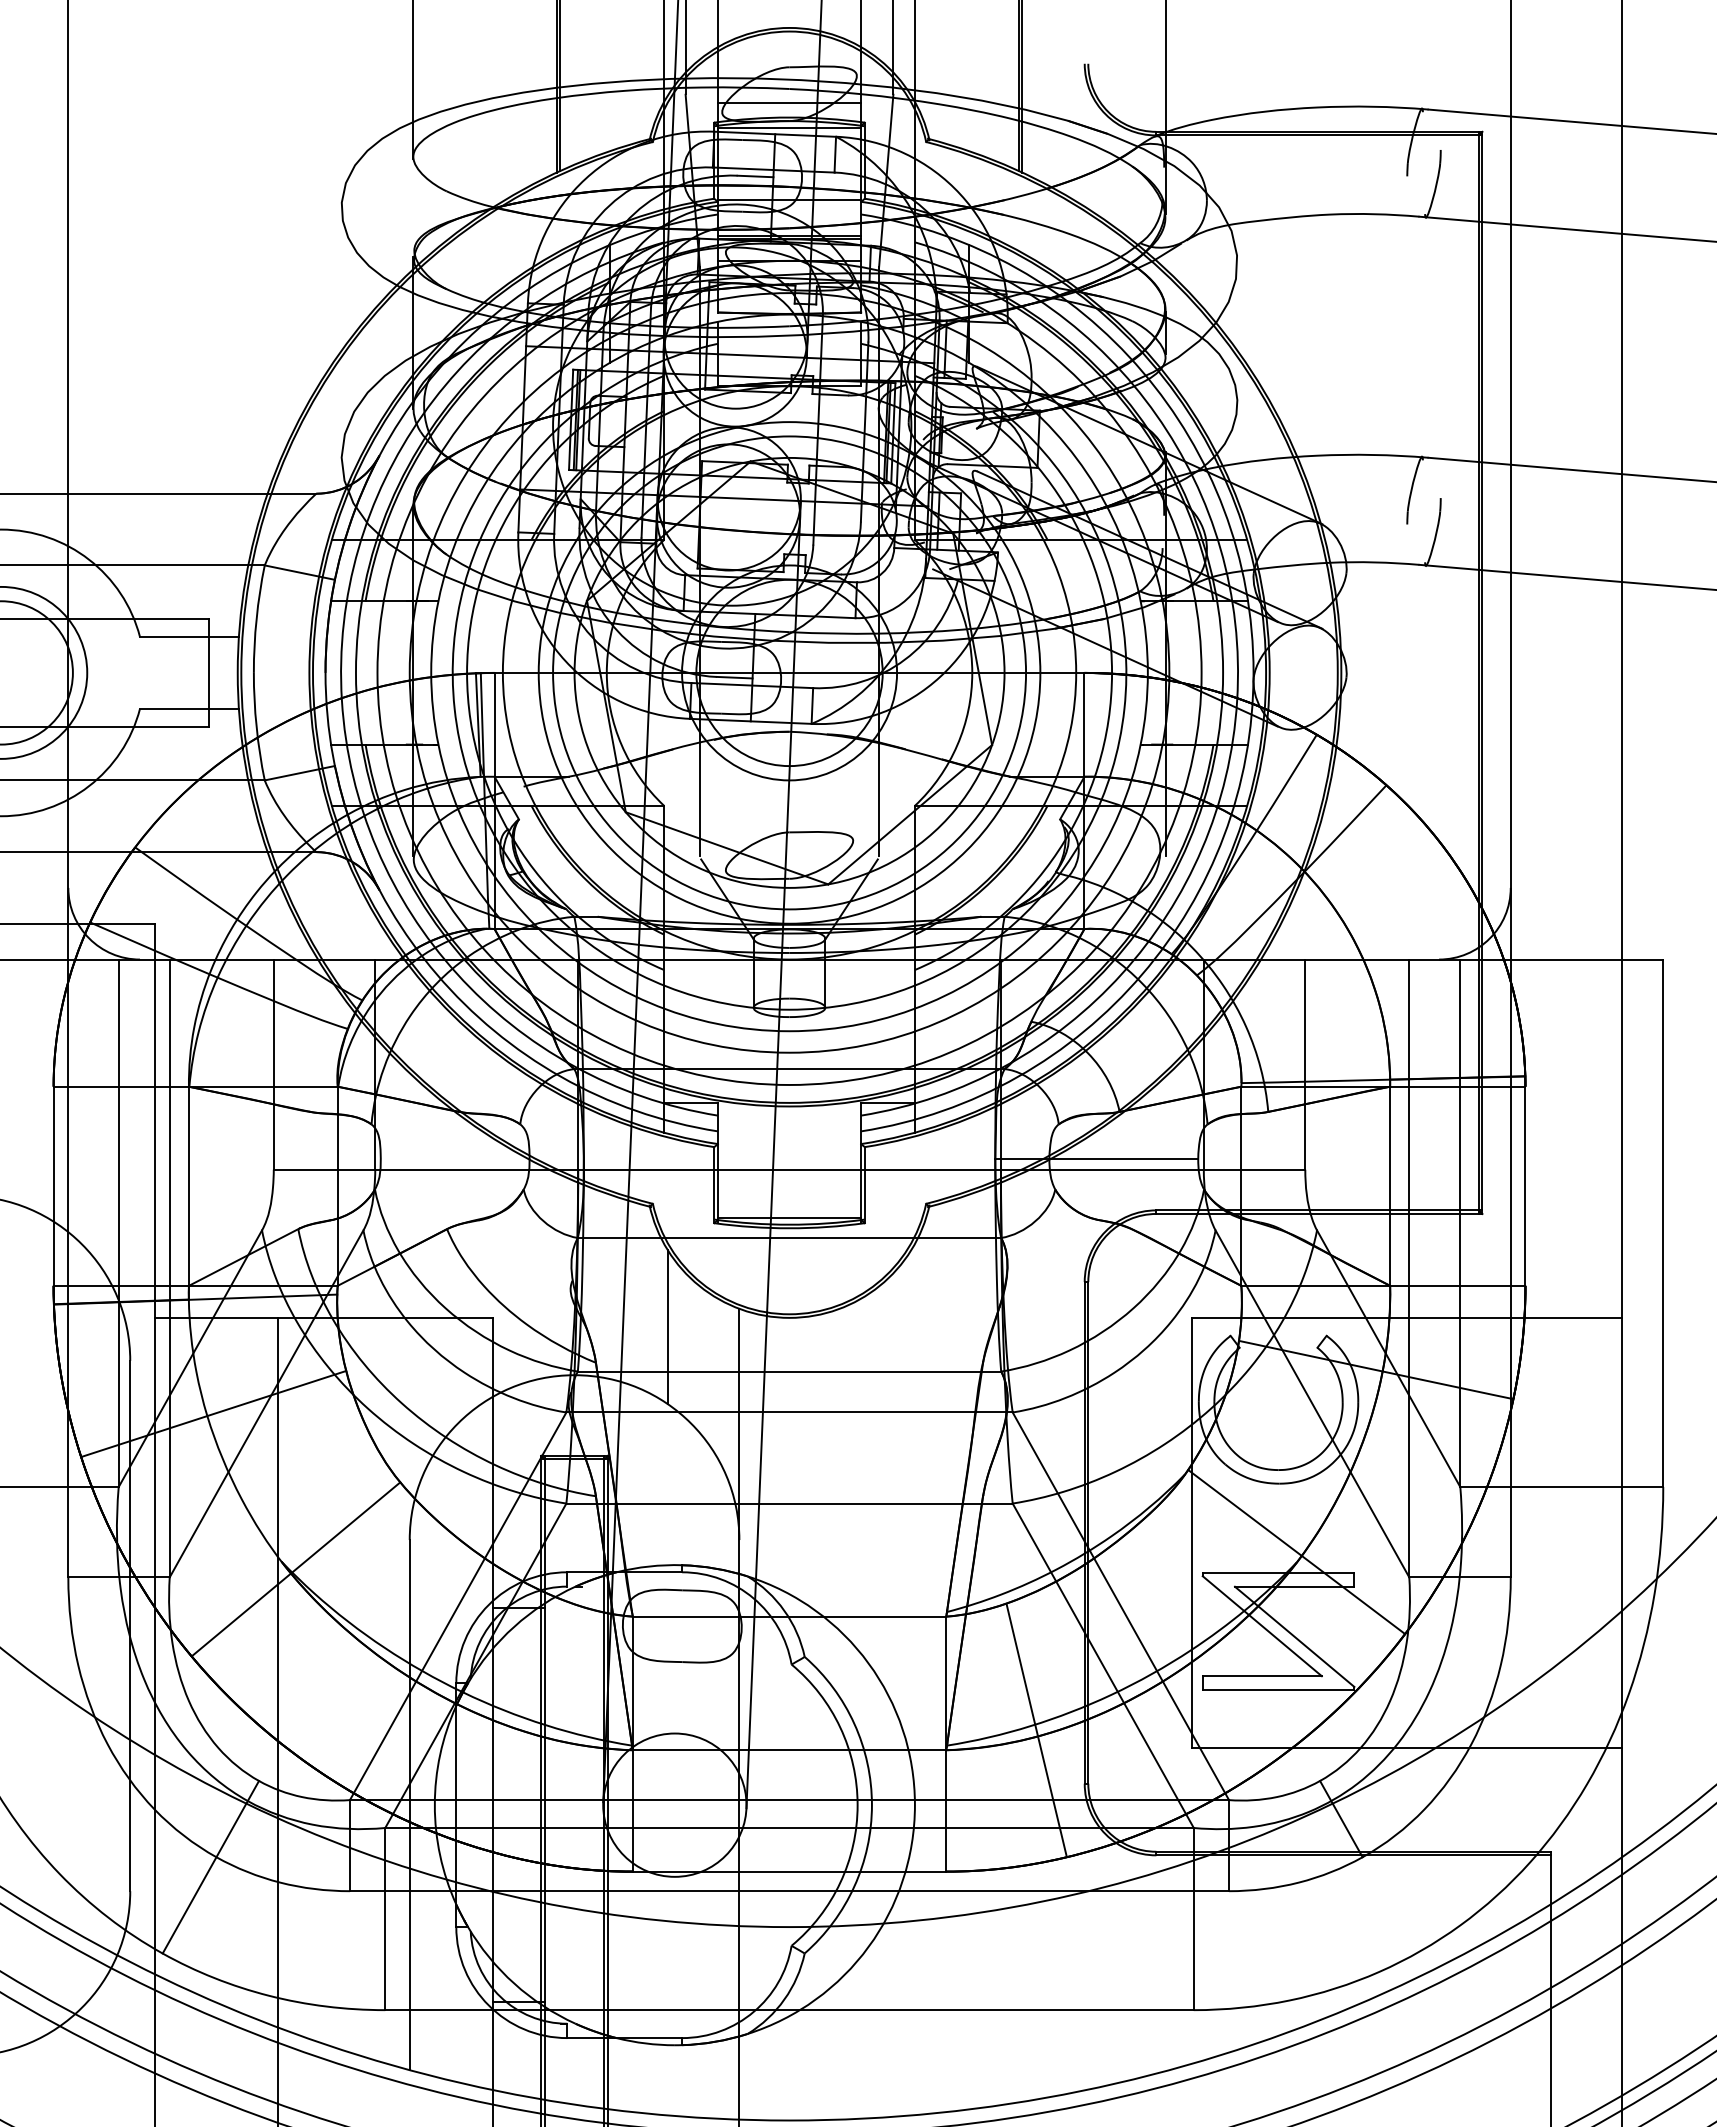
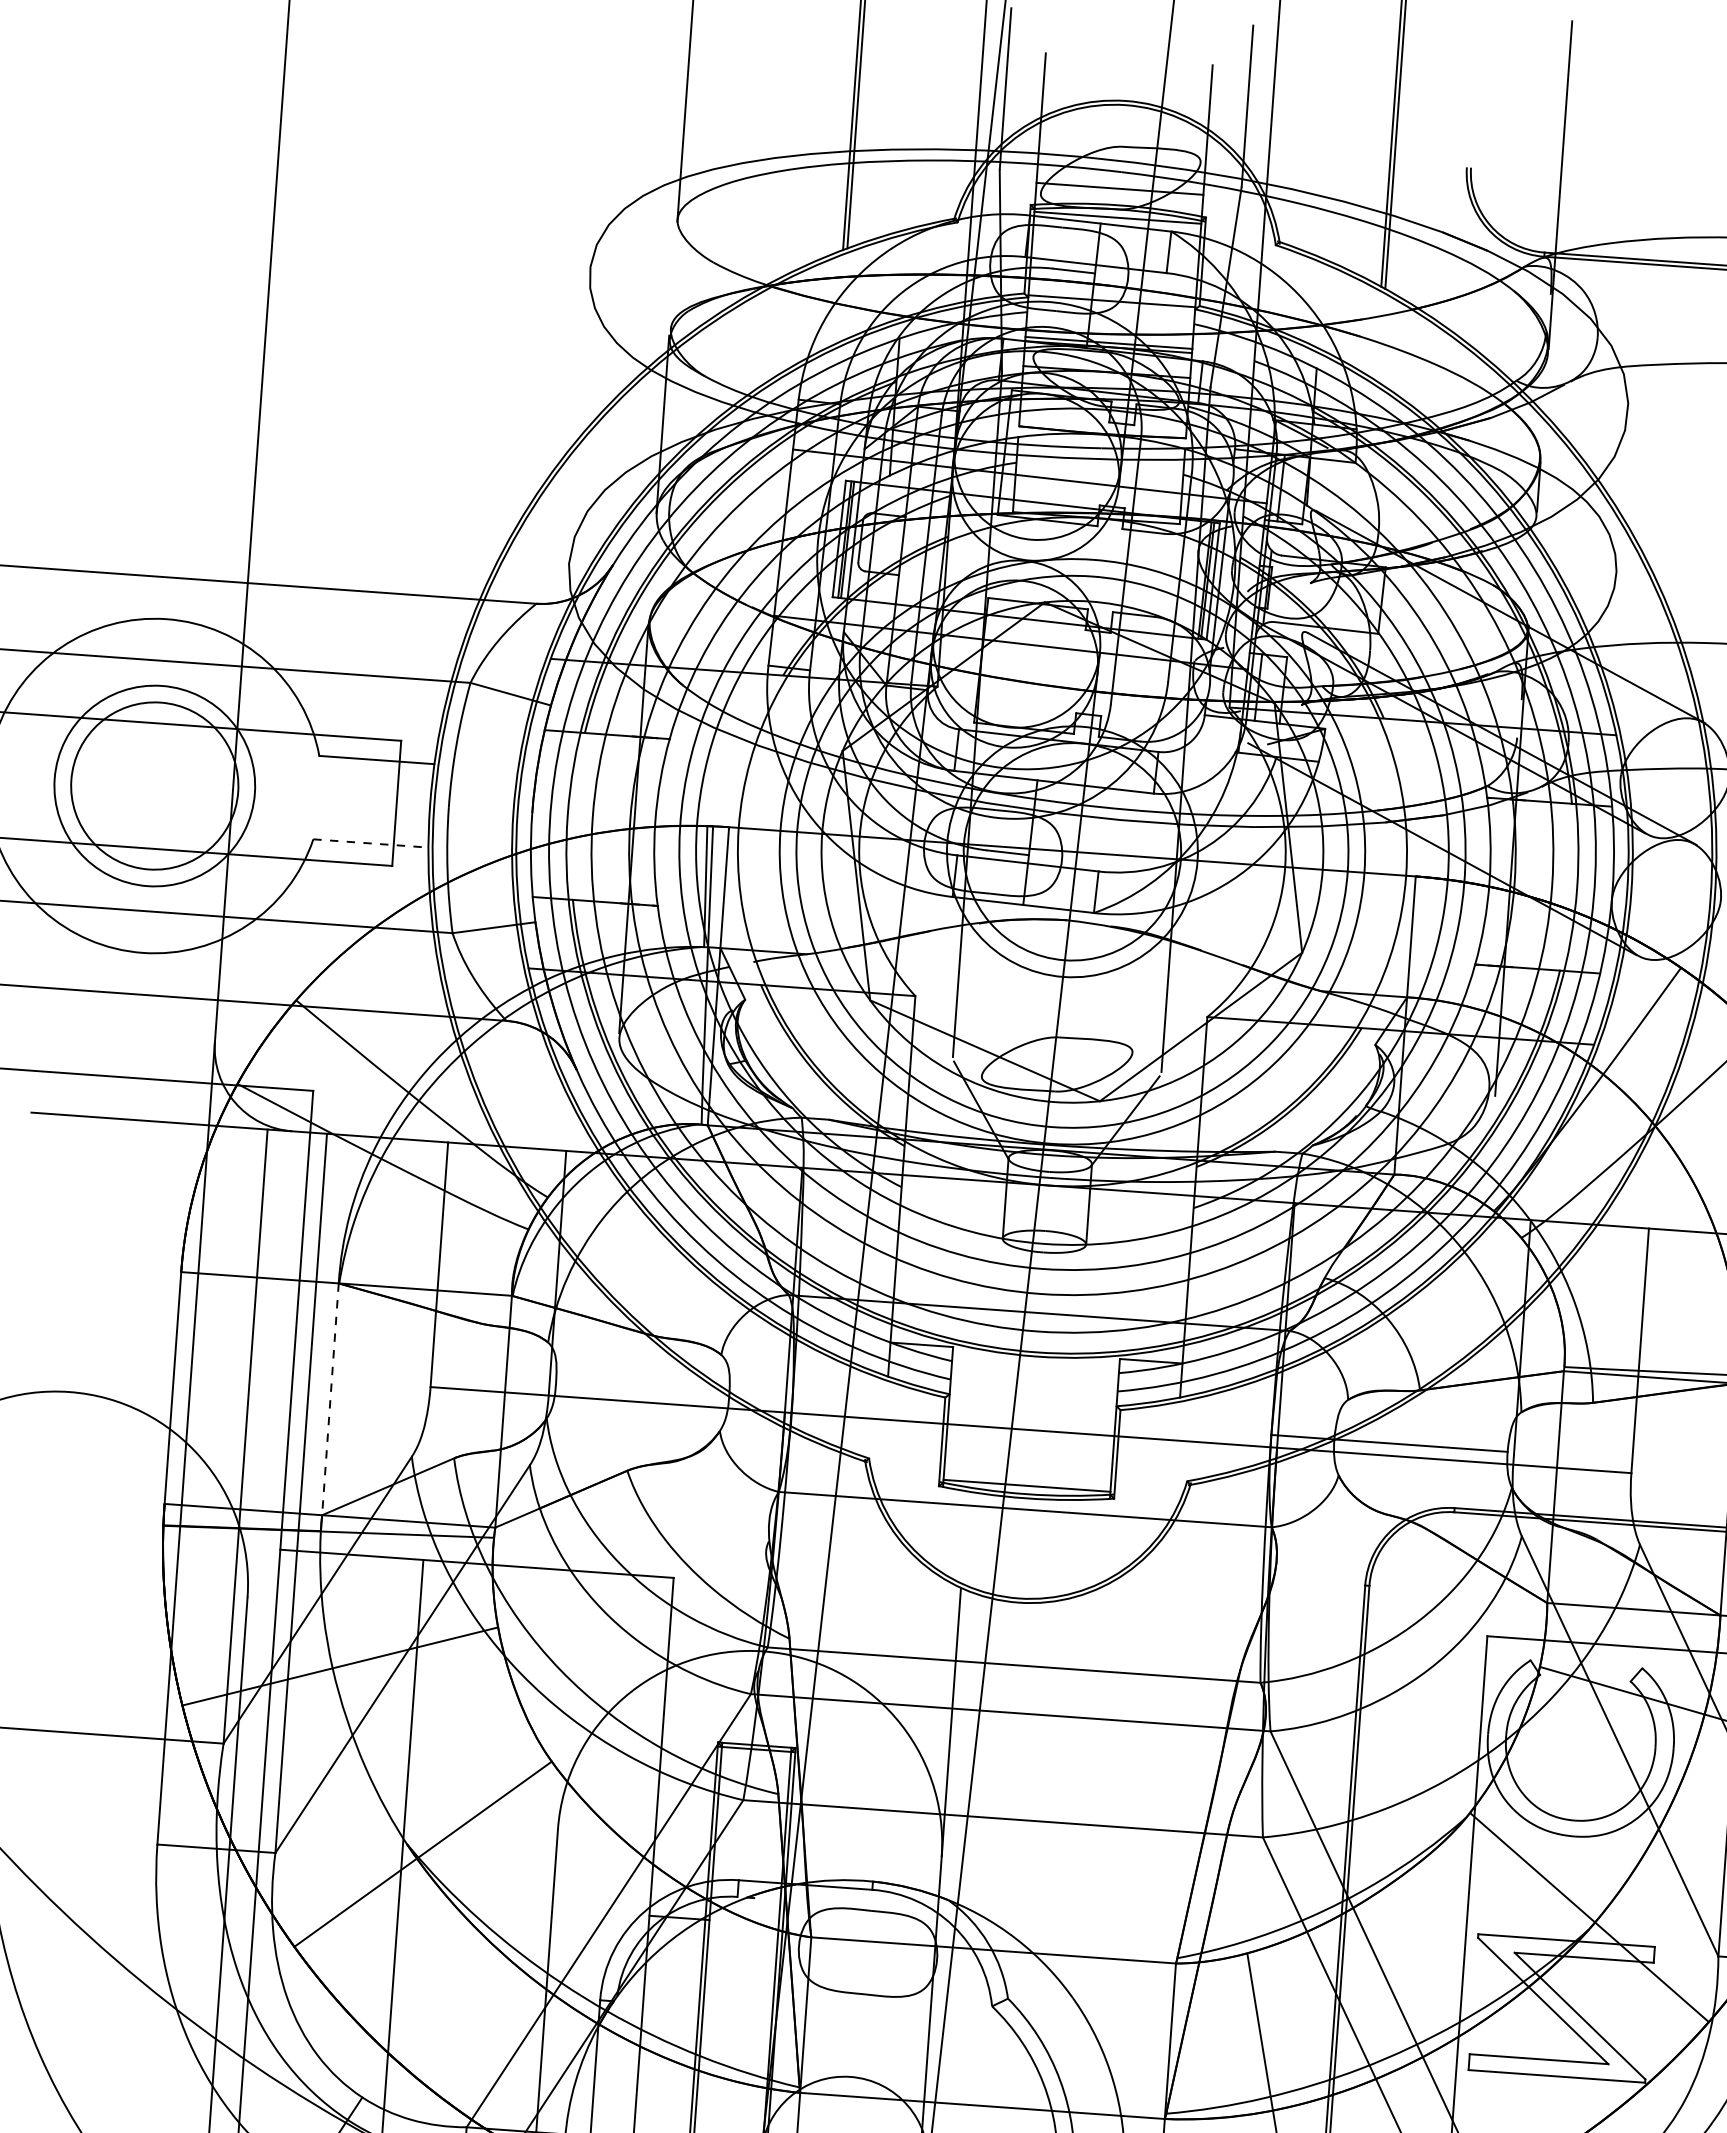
line: (189, 708) -> (370, 843), solid -> dashed
line: (188, 1186) -> (329, 1399), solid -> dashed
line: (667, 1327) -> (875, 1603), removed

